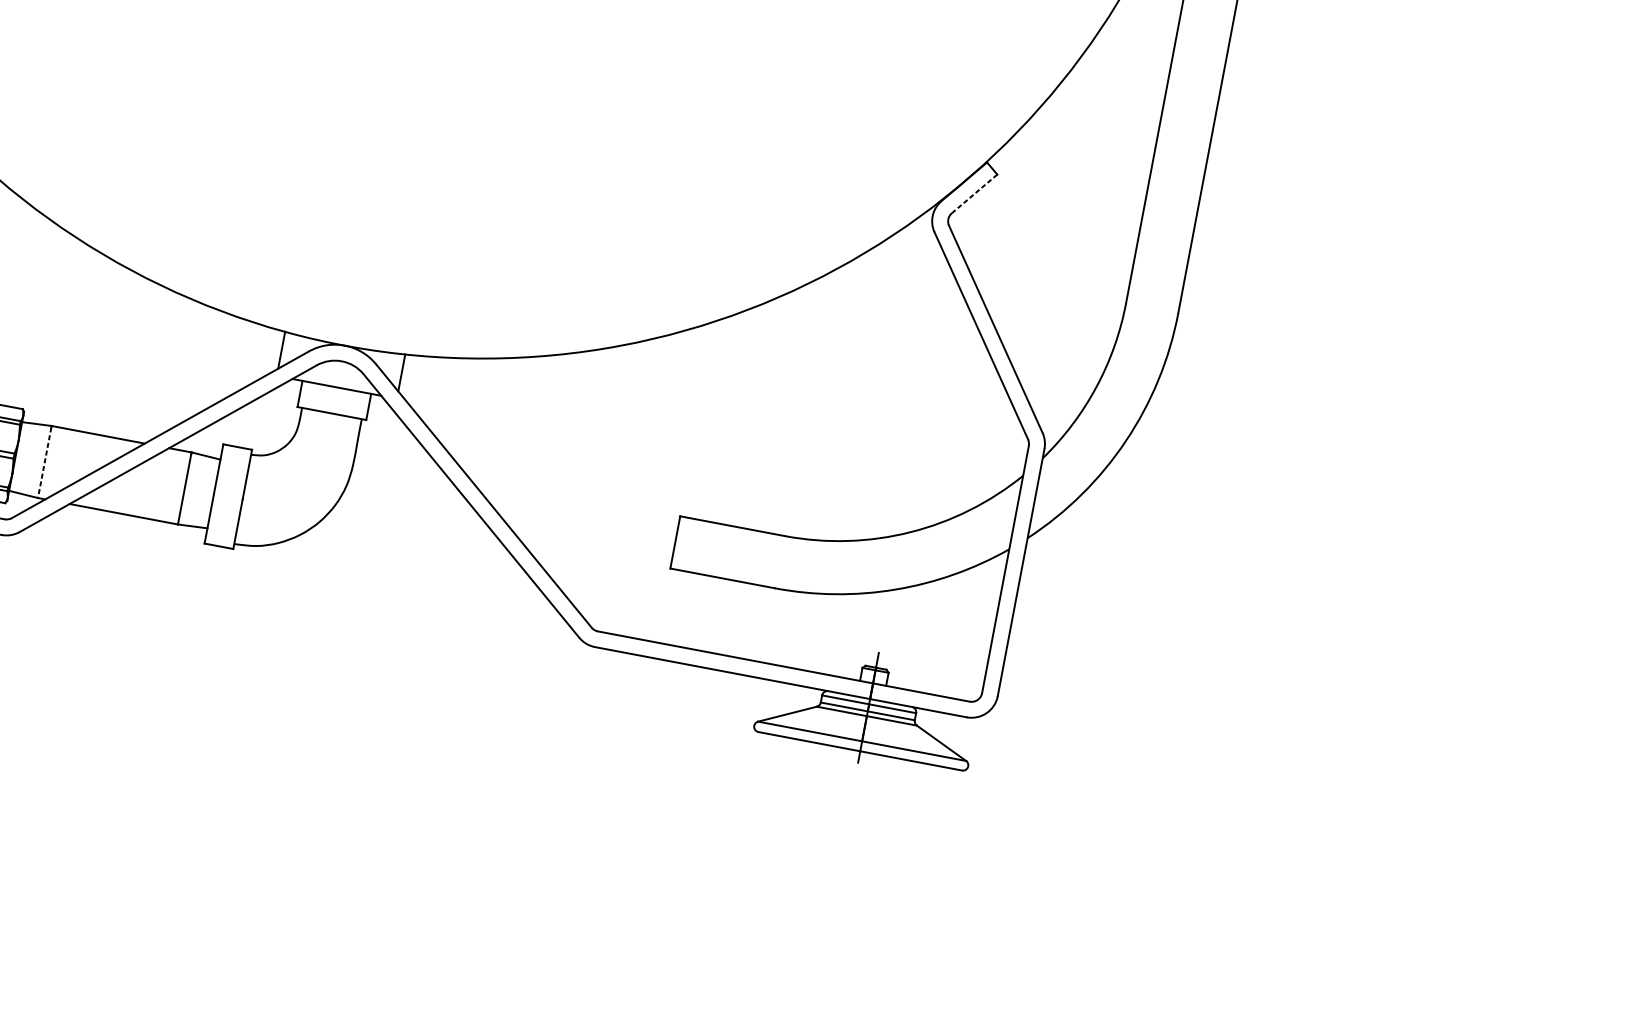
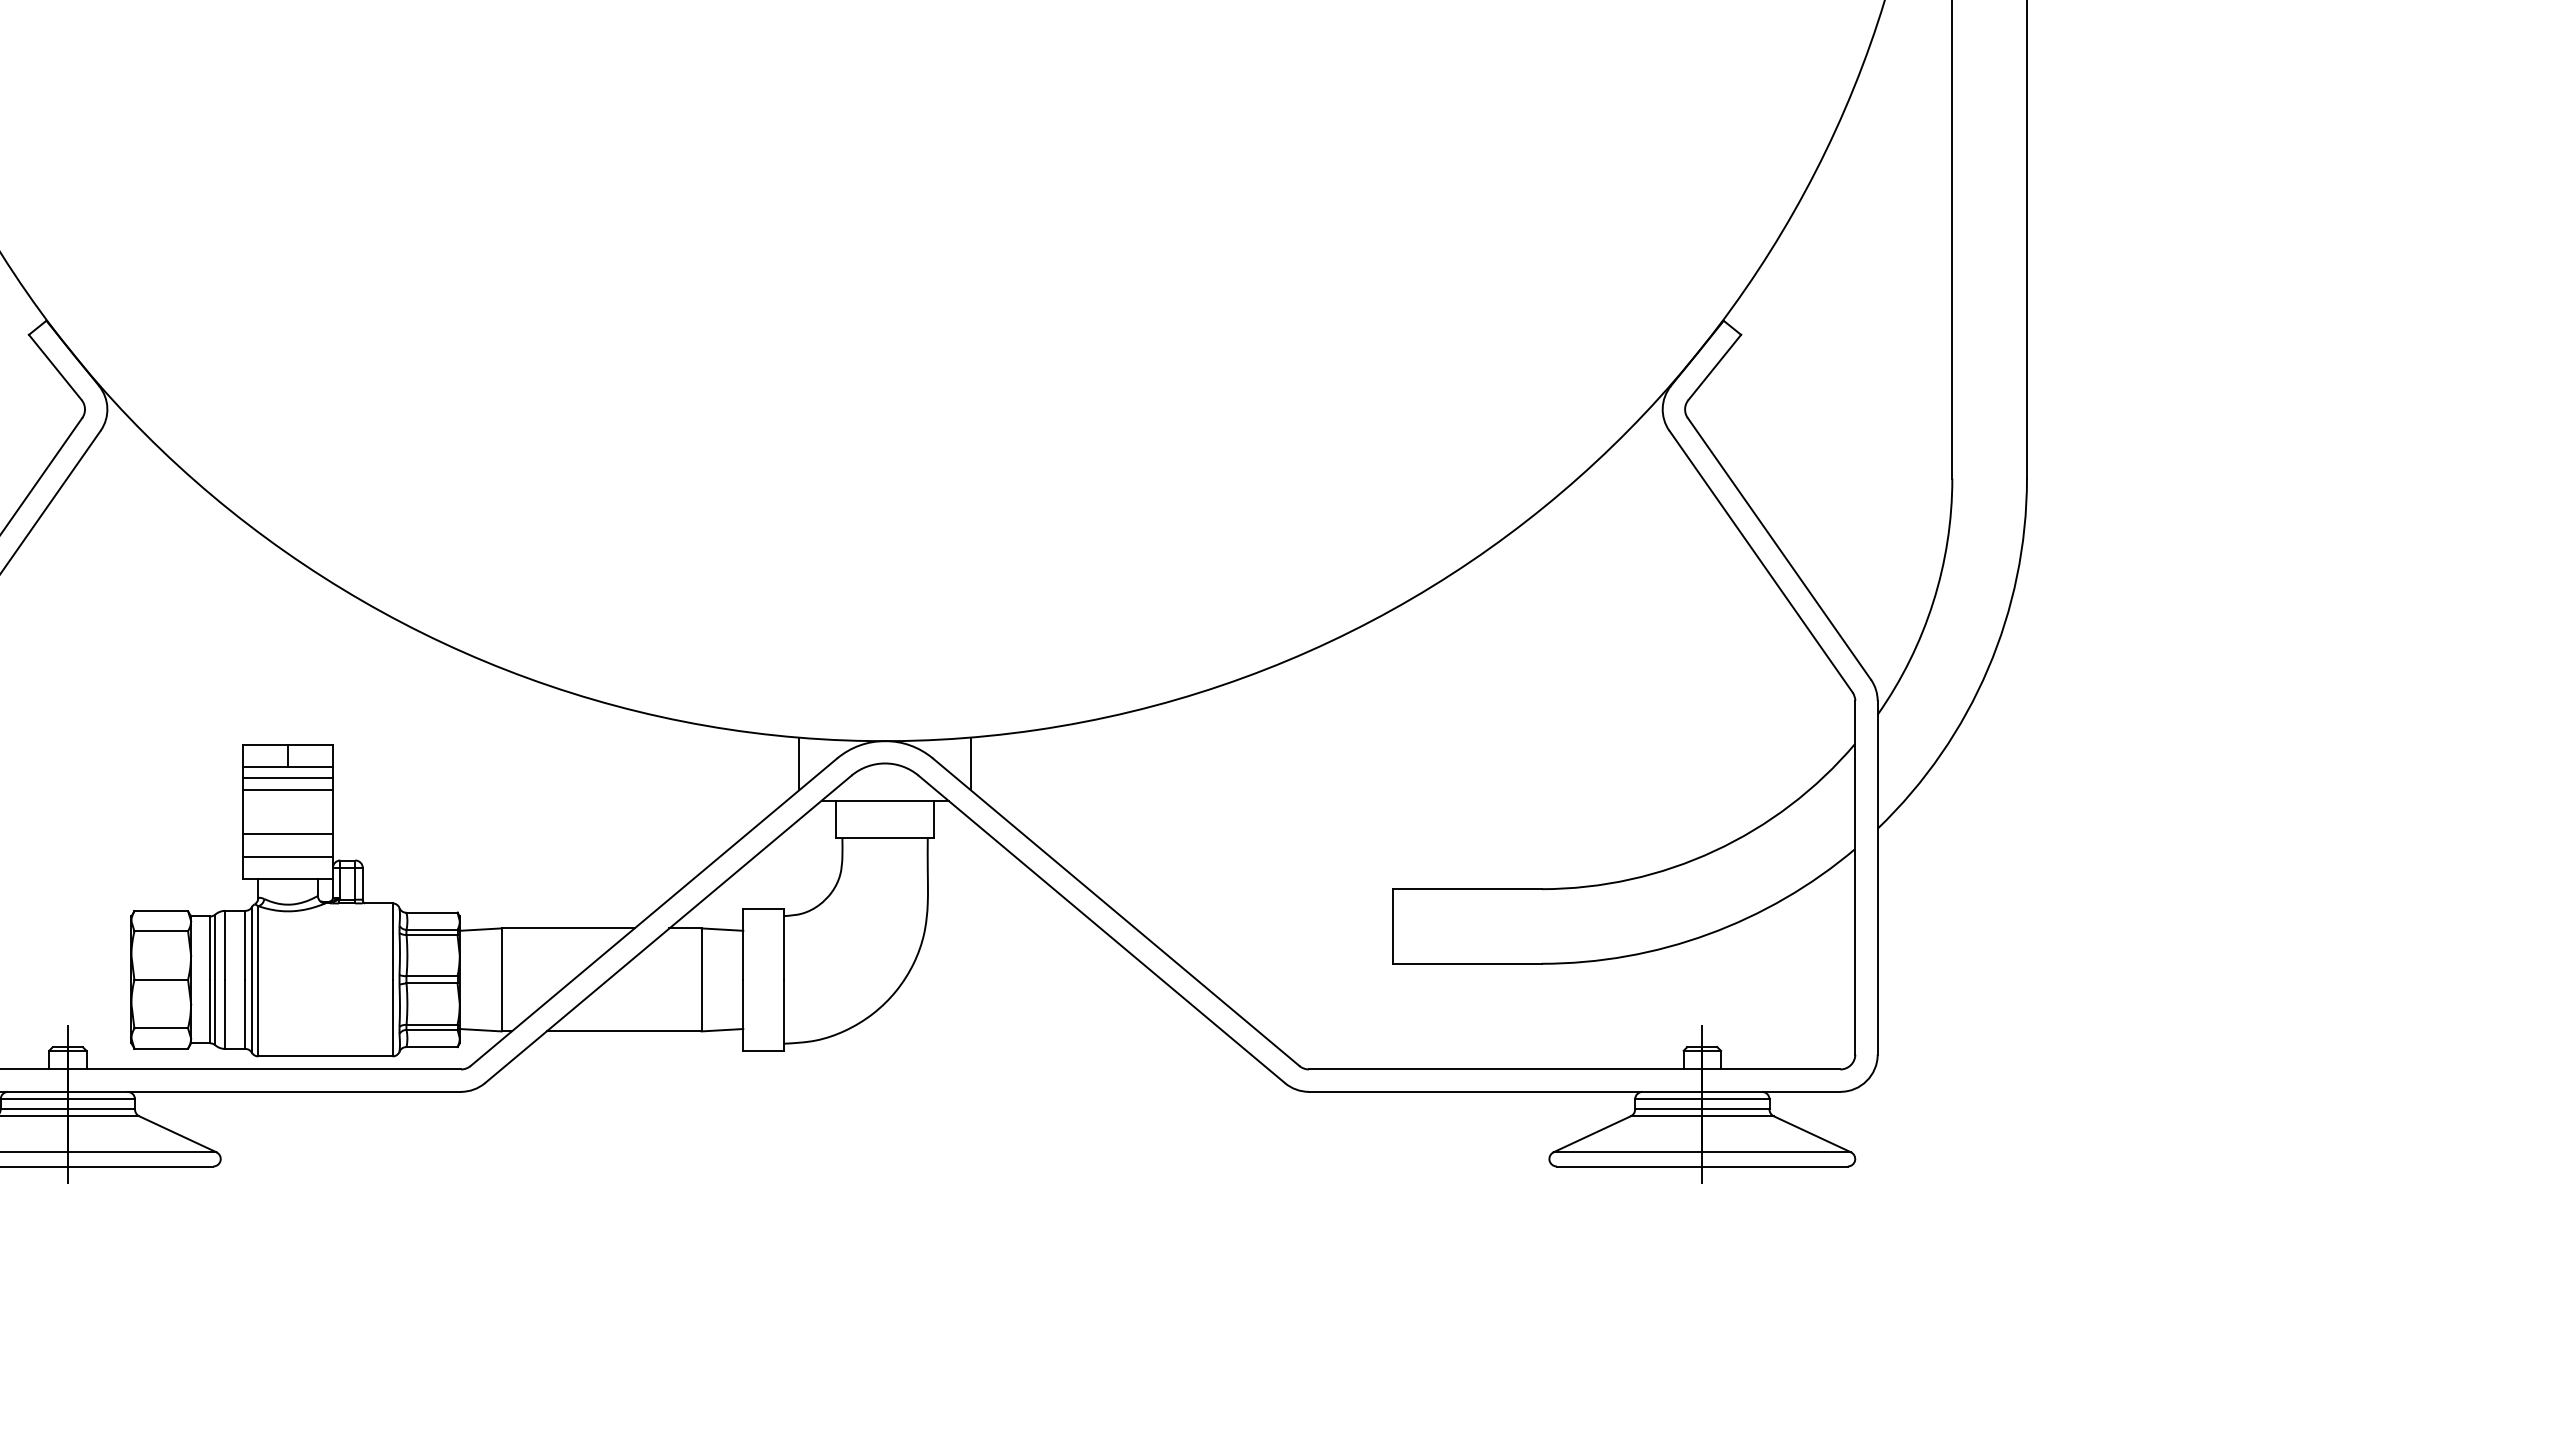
line: (974, 193) -> (1714, 367), dashed -> solid
line: (44, 463) -> (501, 981), dashed -> solid

